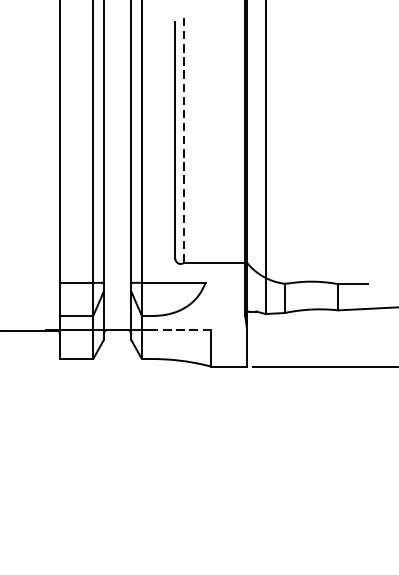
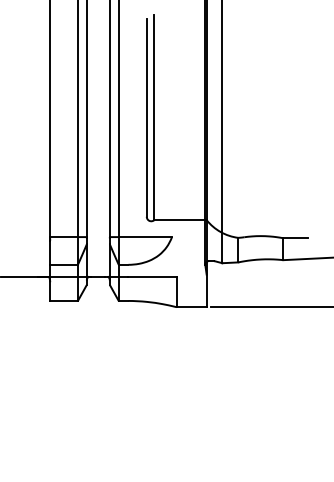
line: (184, 140) -> (154, 117), dashed -> solid
line: (181, 329) -> (151, 276), dashed -> solid

